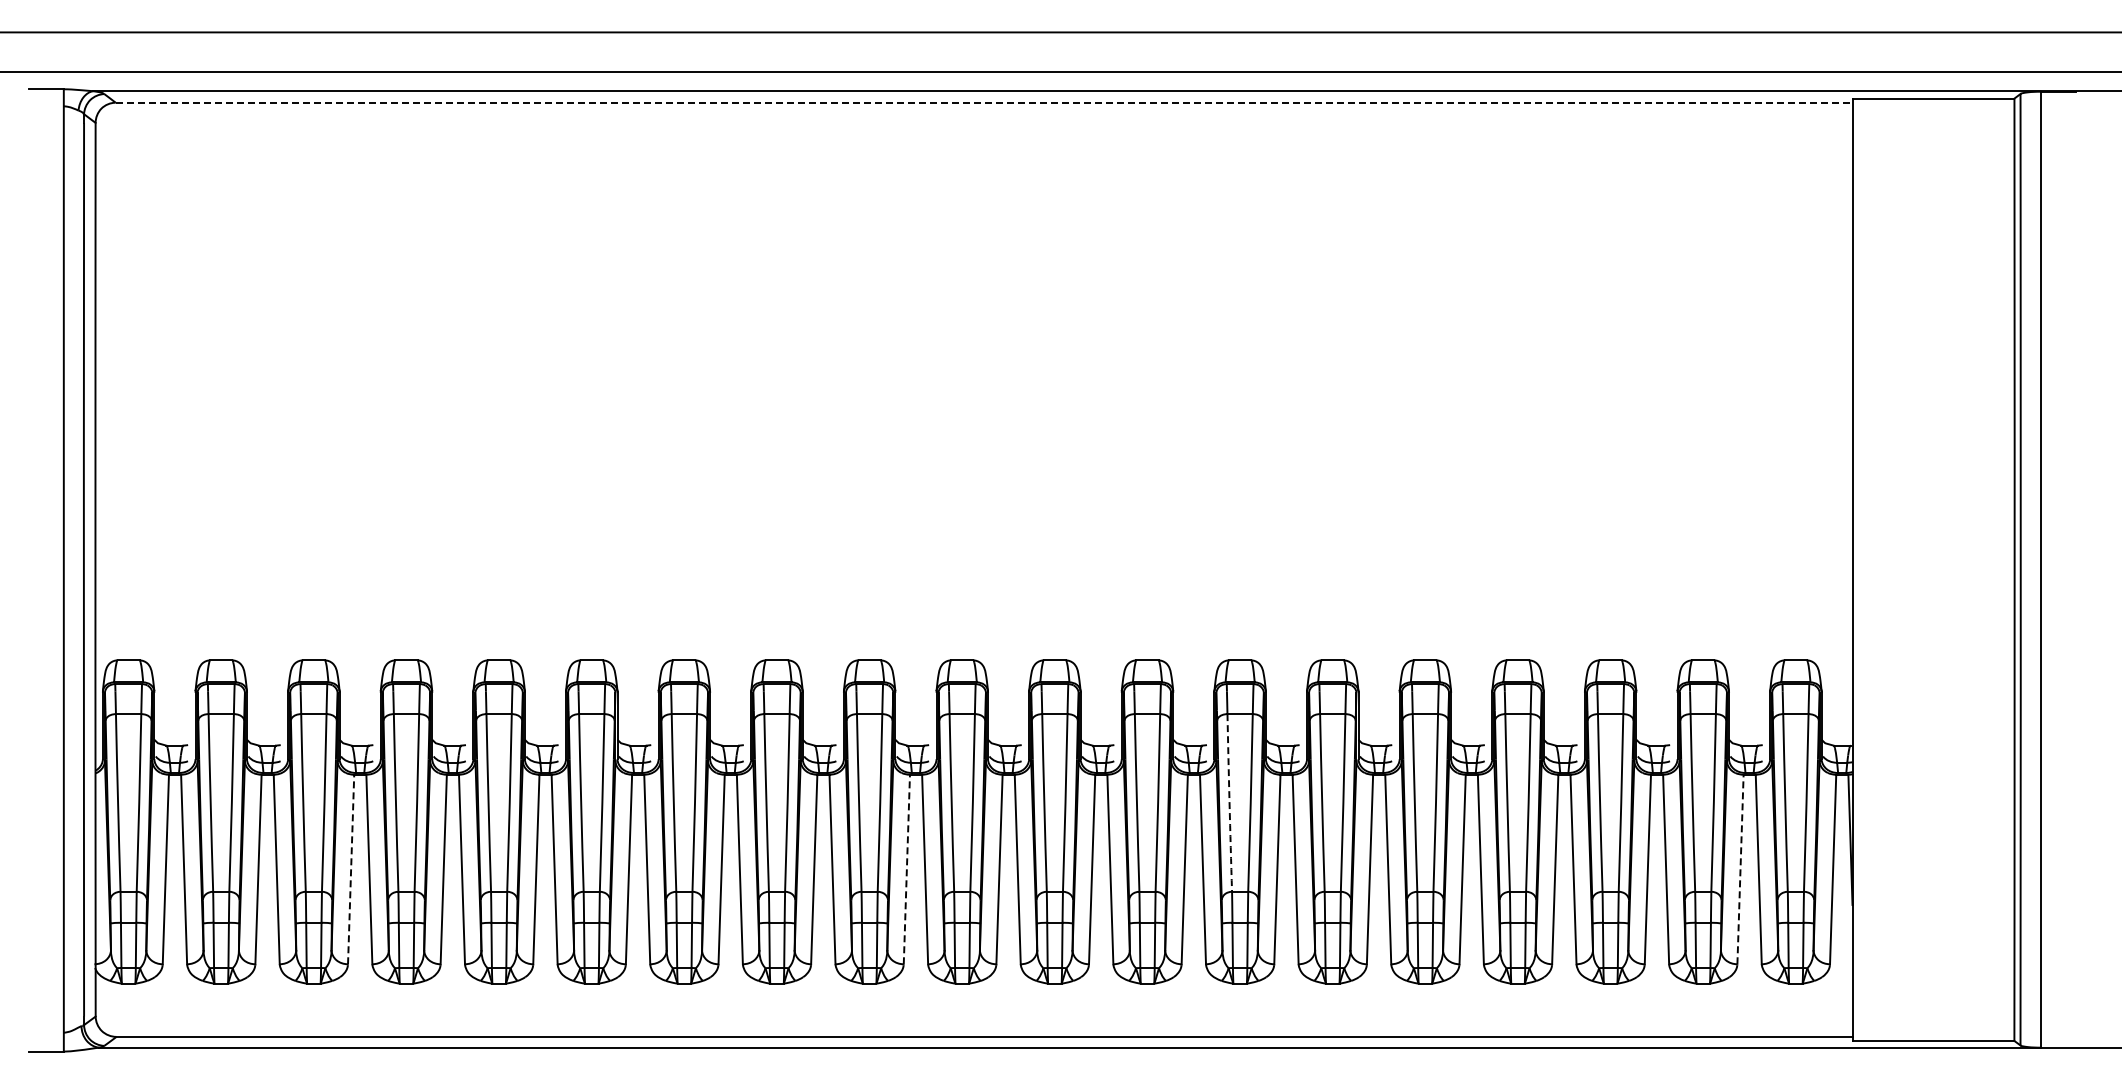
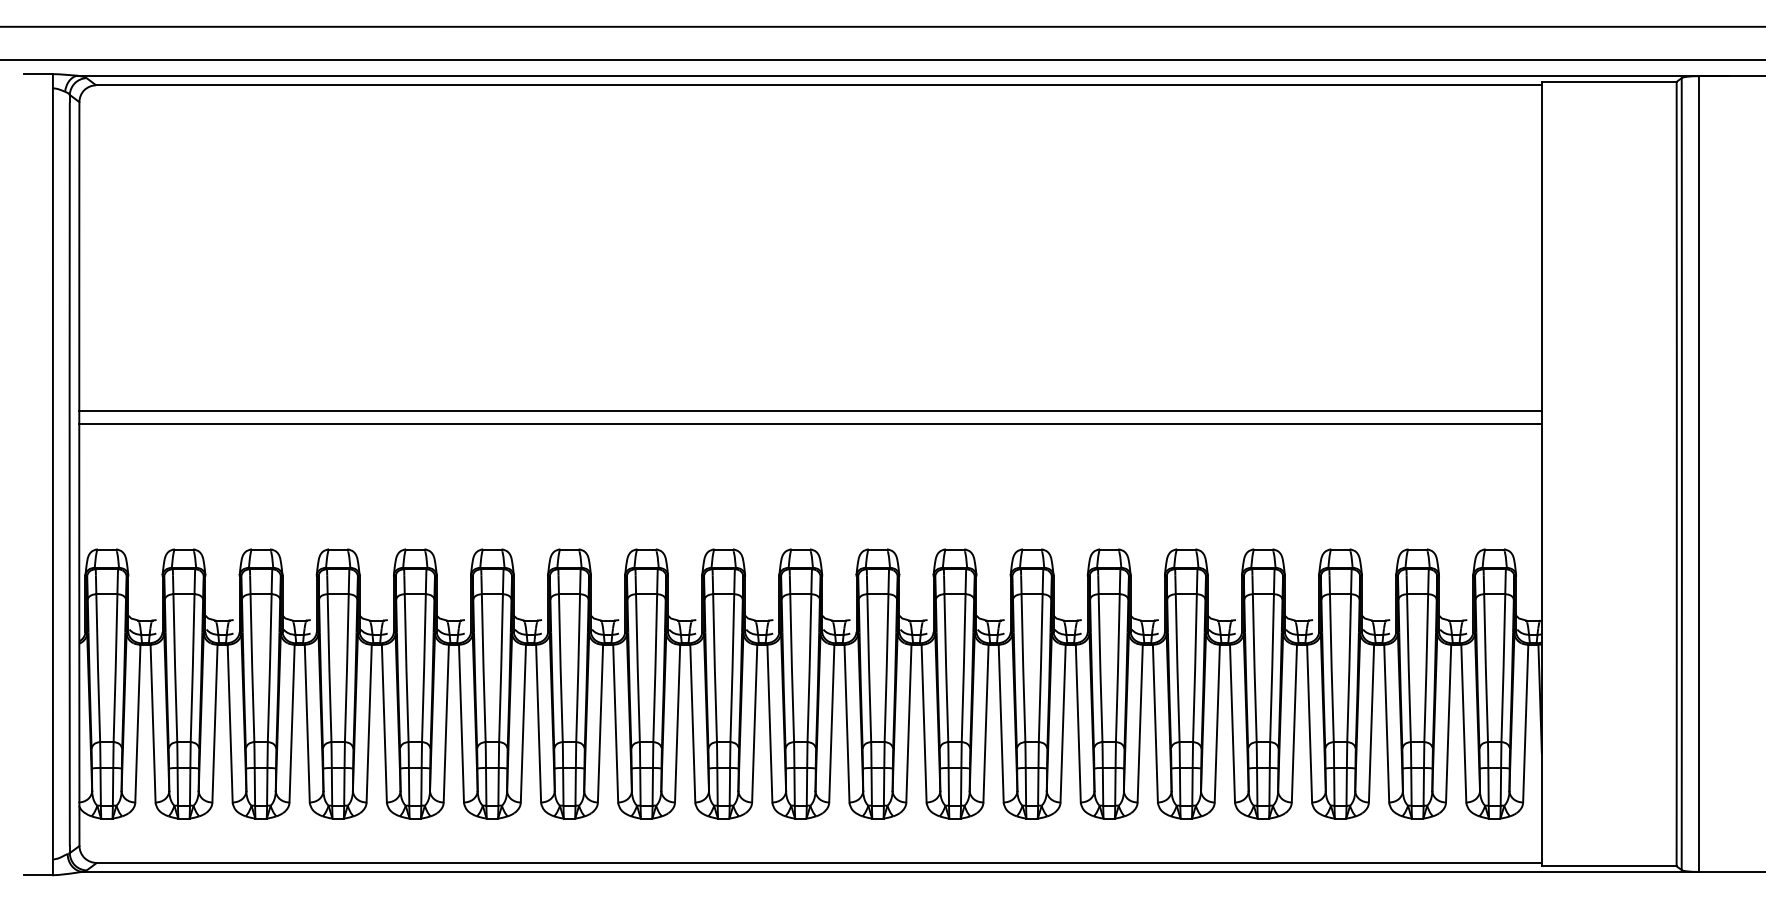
line: (984, 102) -> (819, 85), dashed -> solid
line: (973, 494) -> (810, 411), added
line: (973, 509) -> (810, 423), added
arc: (1229, 802) -> (1023, 667), dashed -> solid
line: (351, 869) -> (292, 723), dashed -> solid
line: (906, 869) -> (754, 723), dashed -> solid
line: (1740, 869) -> (1448, 723), dashed -> solid

